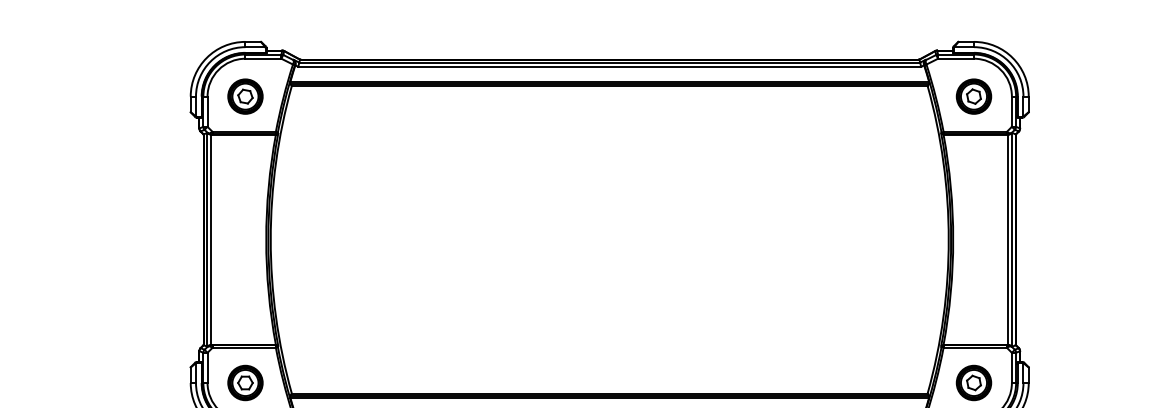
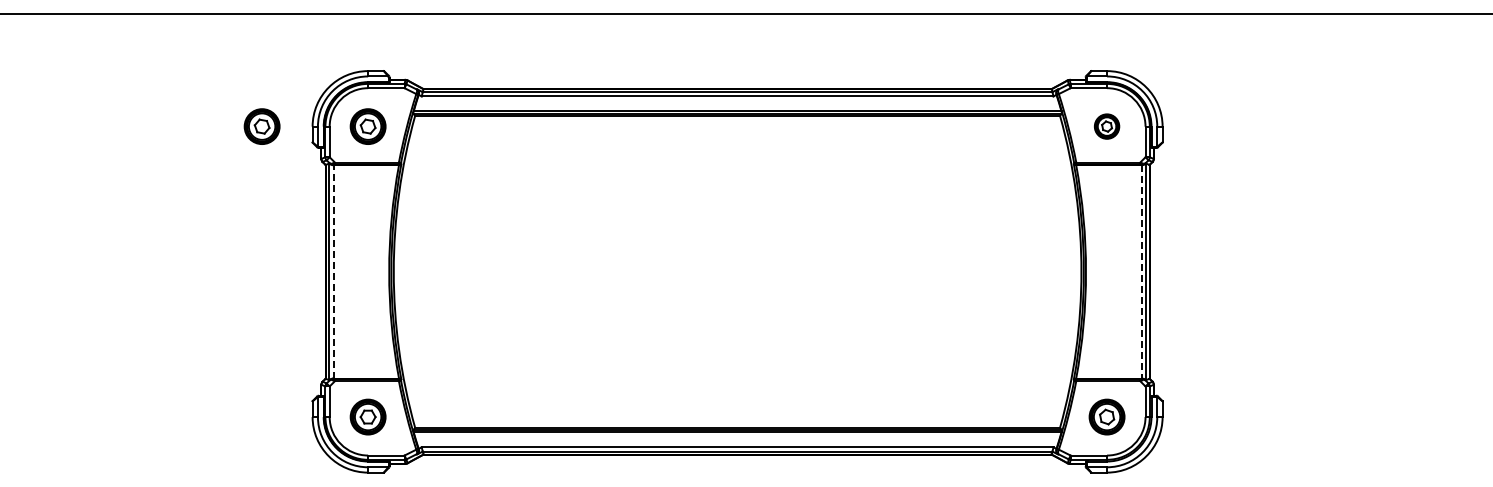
part: (140, 96) -> (261, 126), added
part: (973, 96) -> (1106, 126), size x0.7
line: (211, 239) -> (333, 271), solid -> dashed
line: (1007, 239) -> (1141, 271), solid -> dashed

